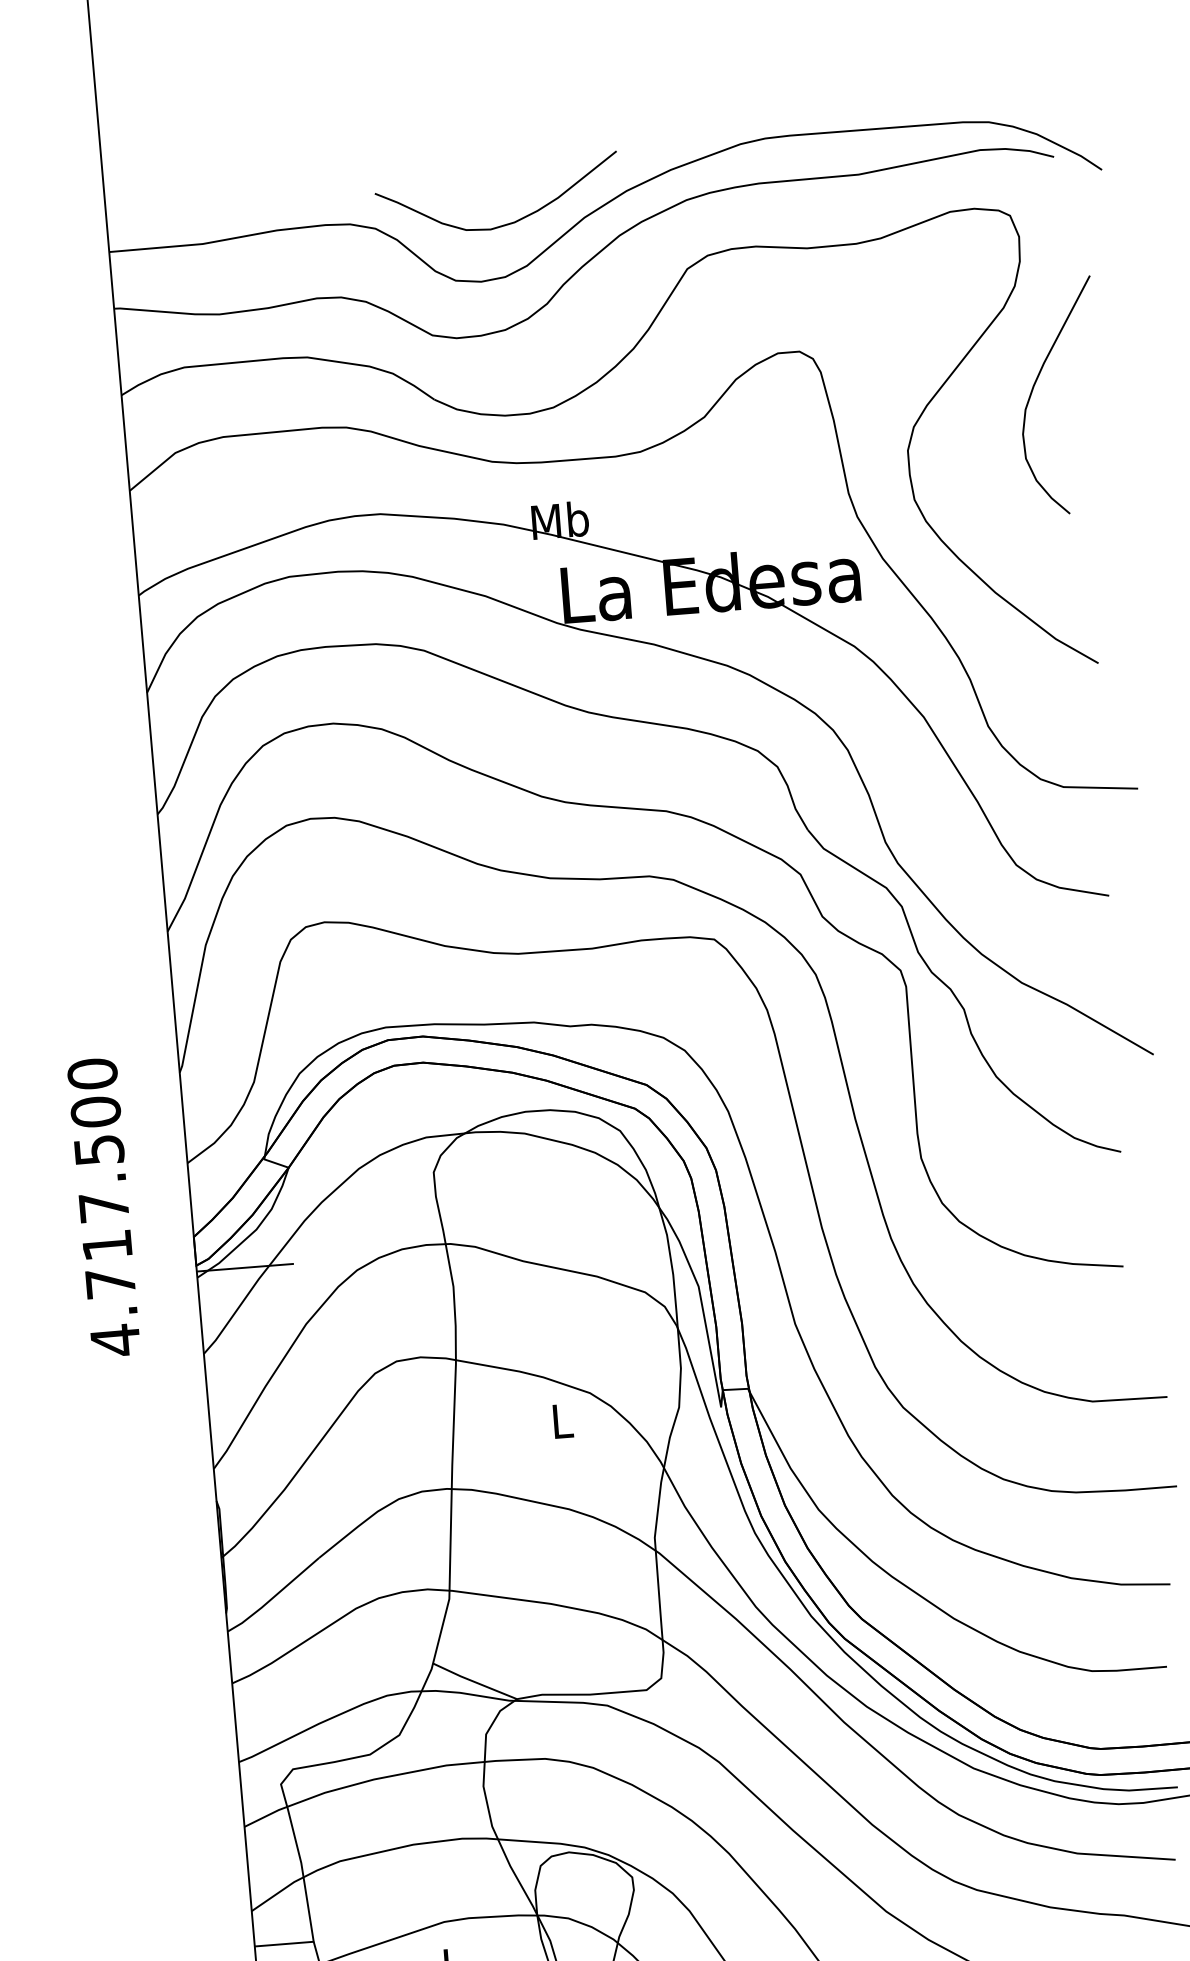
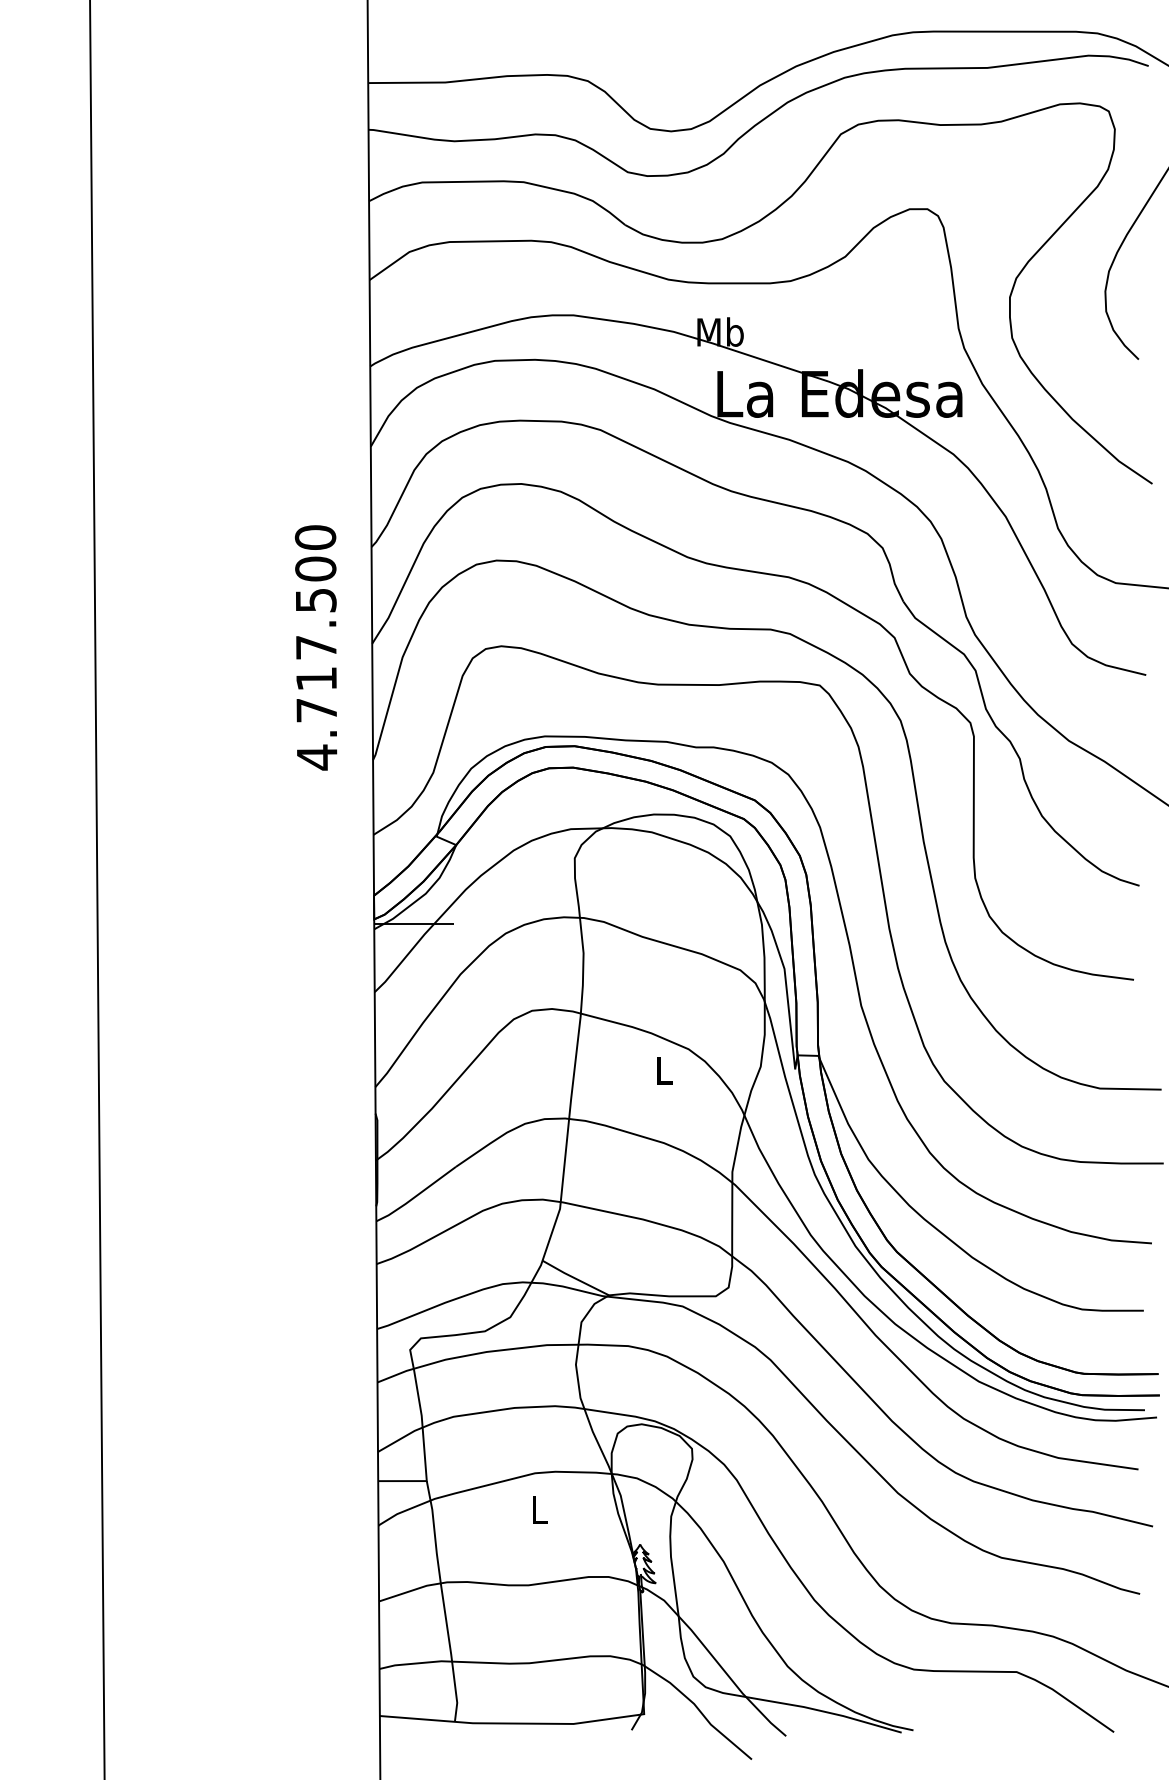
curve: (503, 223) -> (693, 85), removed
text: (103, 1207) -> (315, 647), moved

